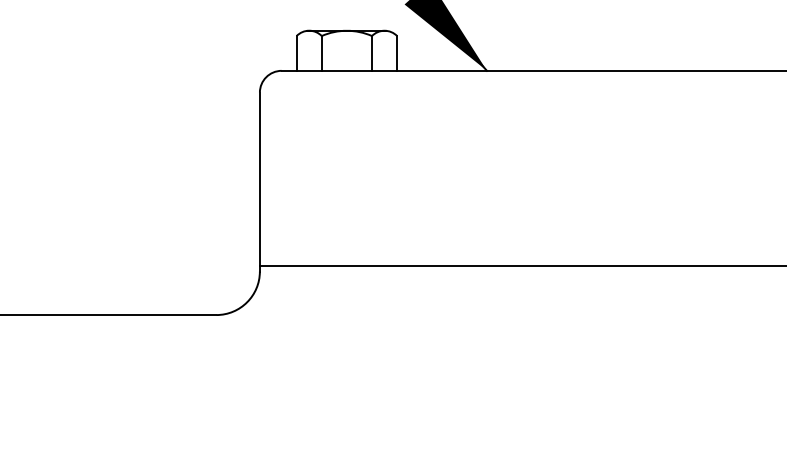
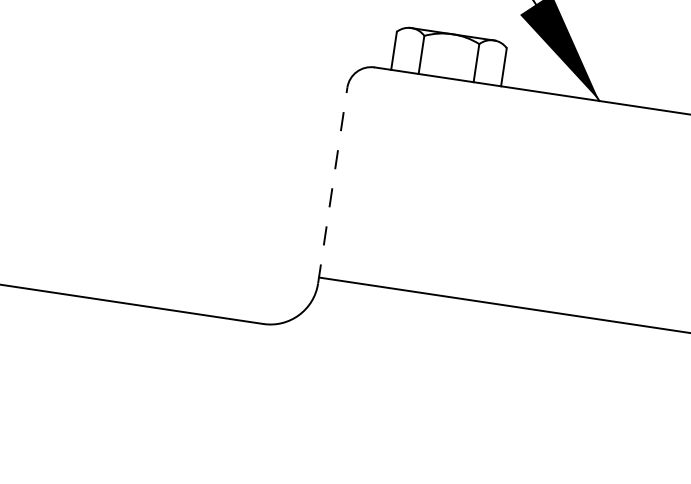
line: (259, 181) -> (332, 184), solid -> dashed

